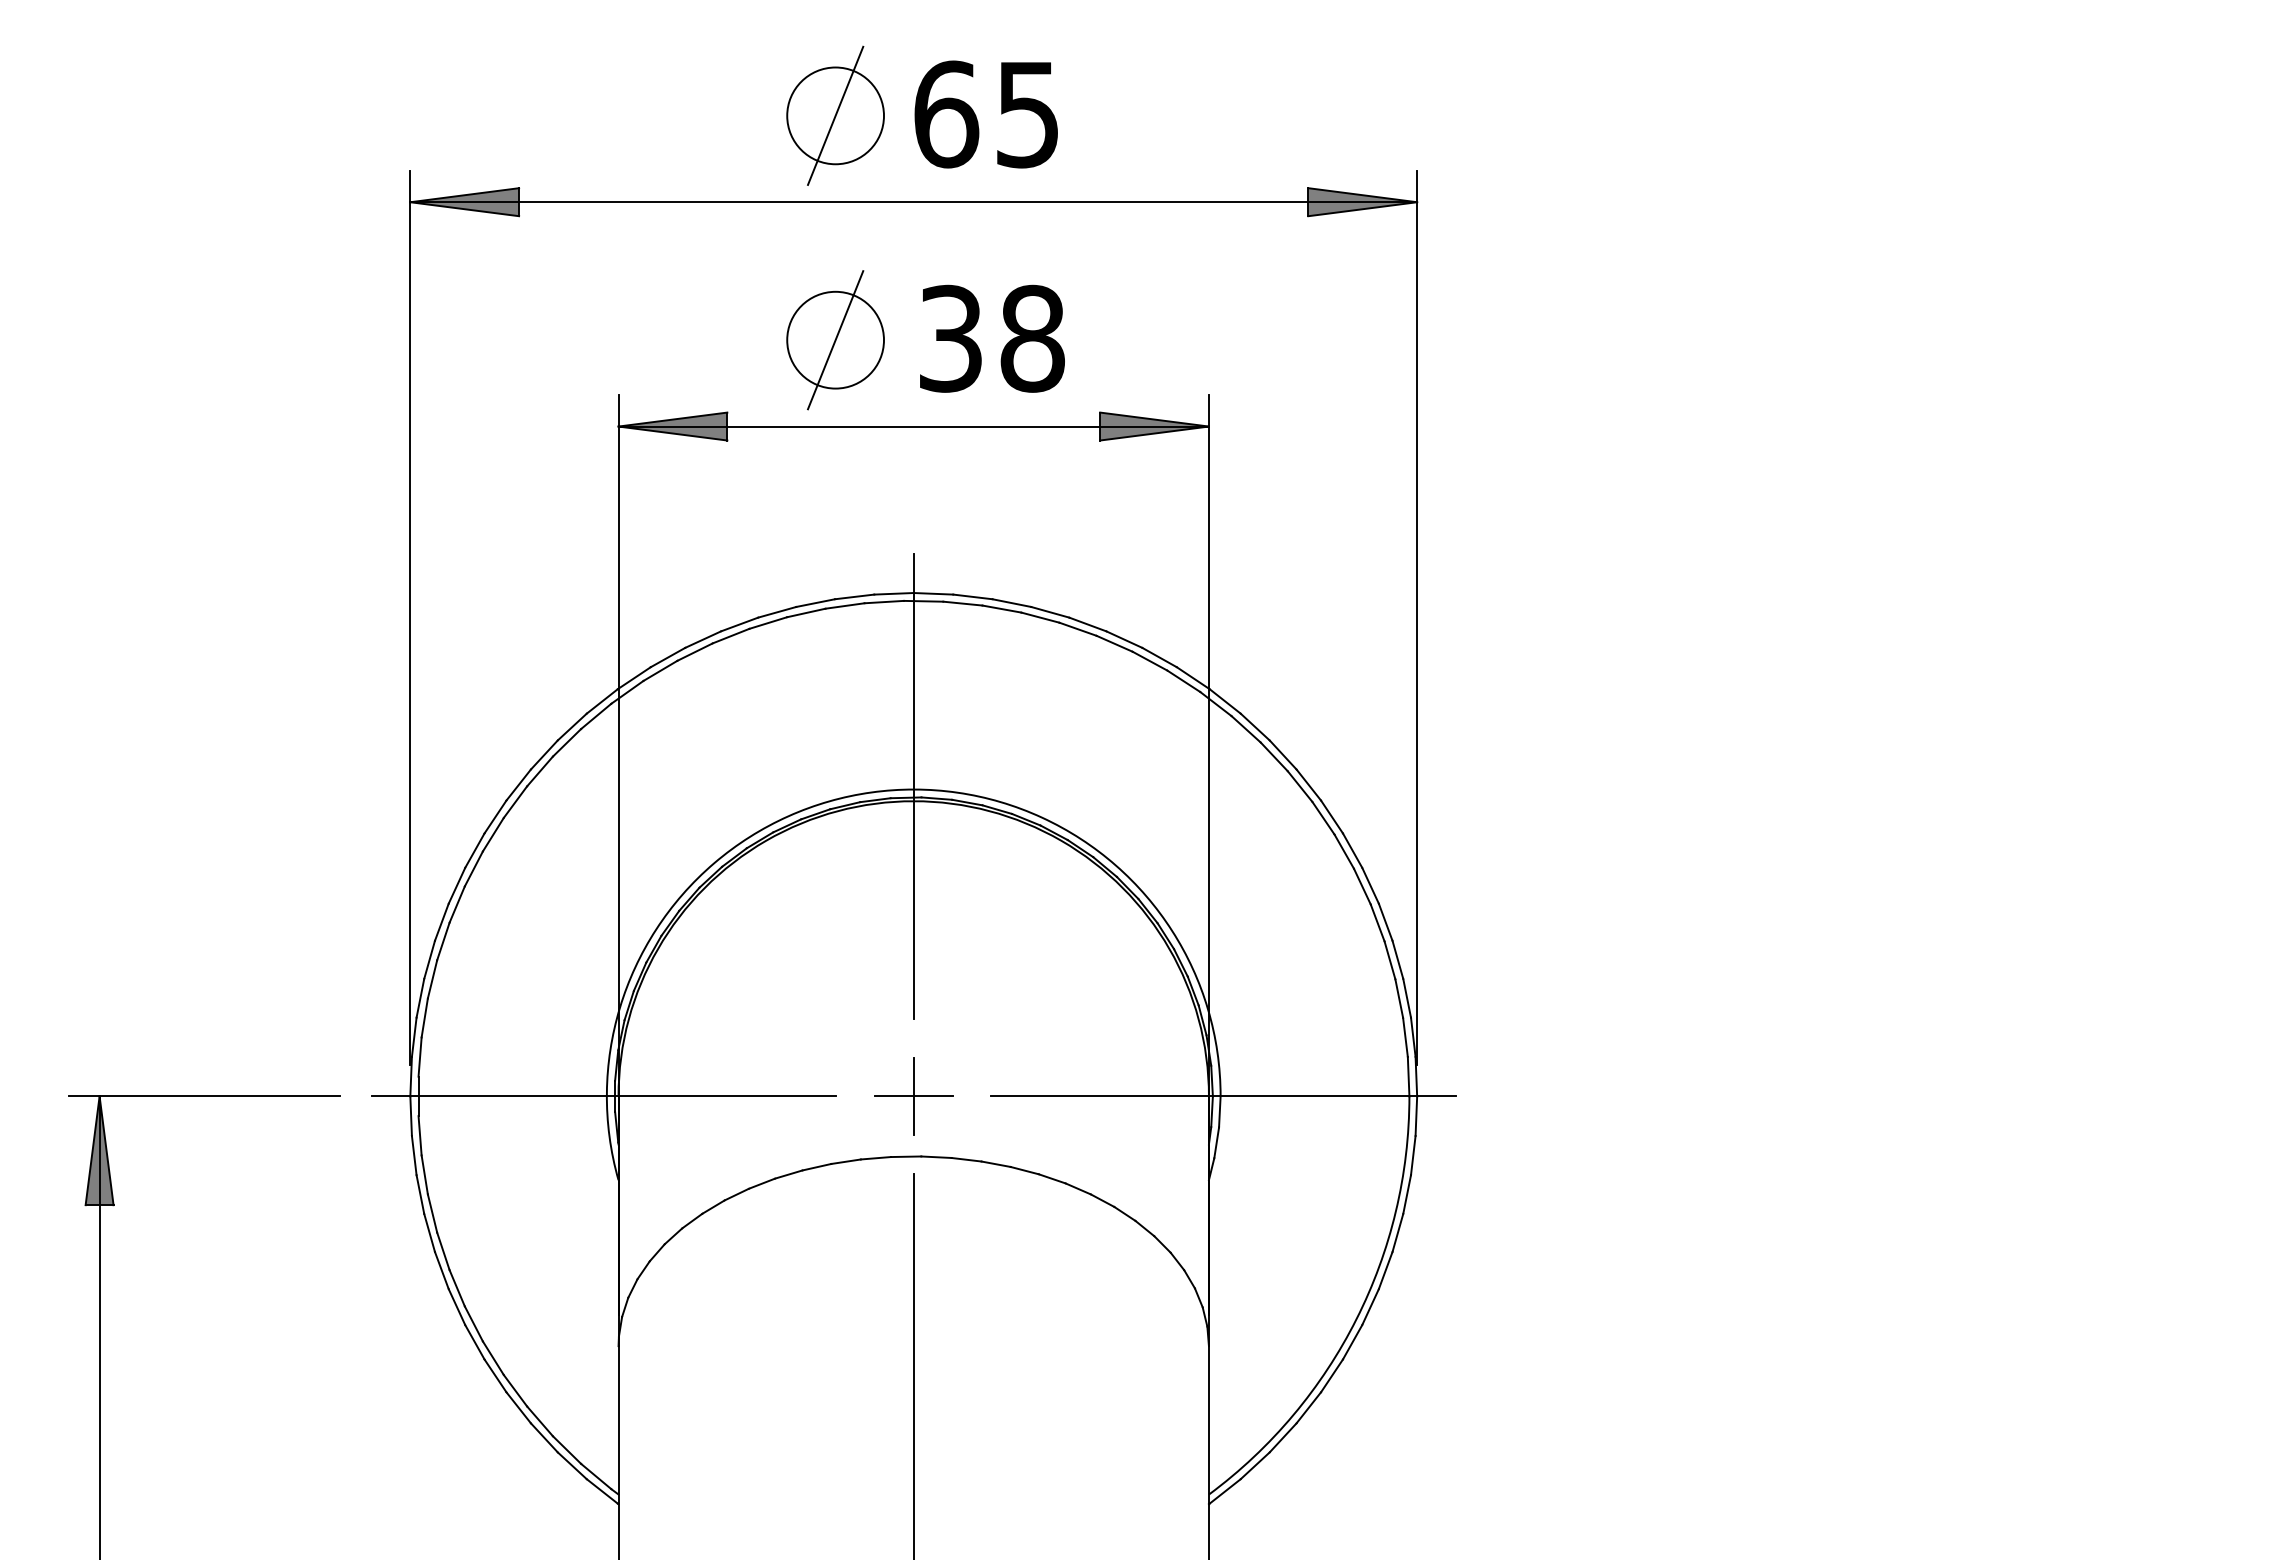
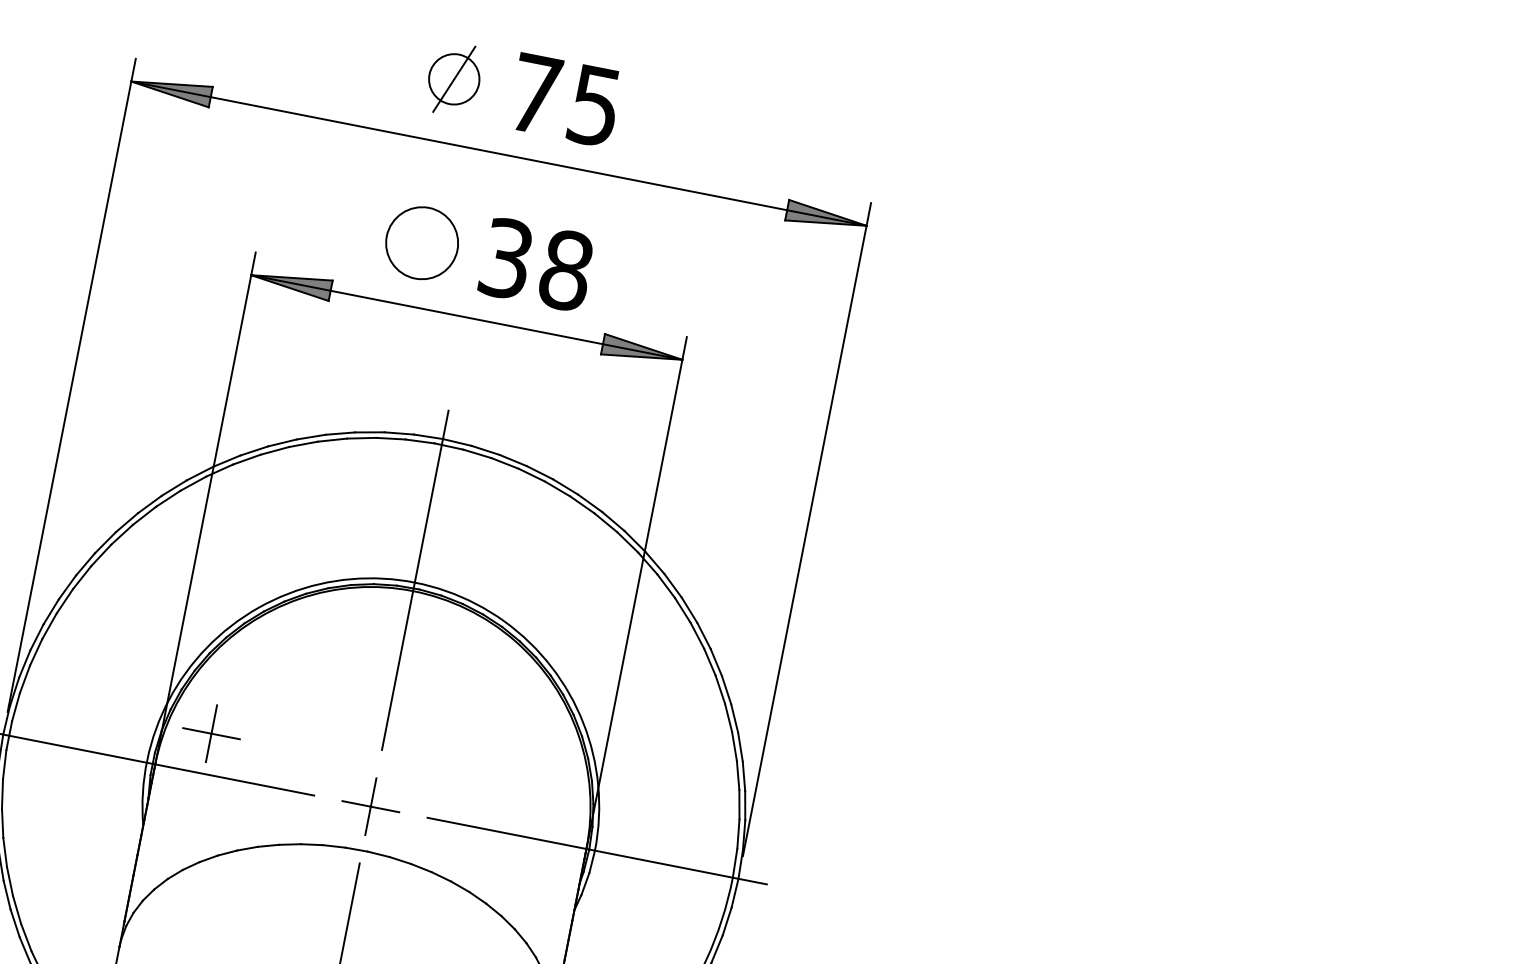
text: (946, 114) -> (535, 94), 65 -> 75
part: (835, 115) -> (454, 79), size x0.7
line: (835, 340) -> (422, 243), removed
part: (684, 1041) -> (211, 733), added

